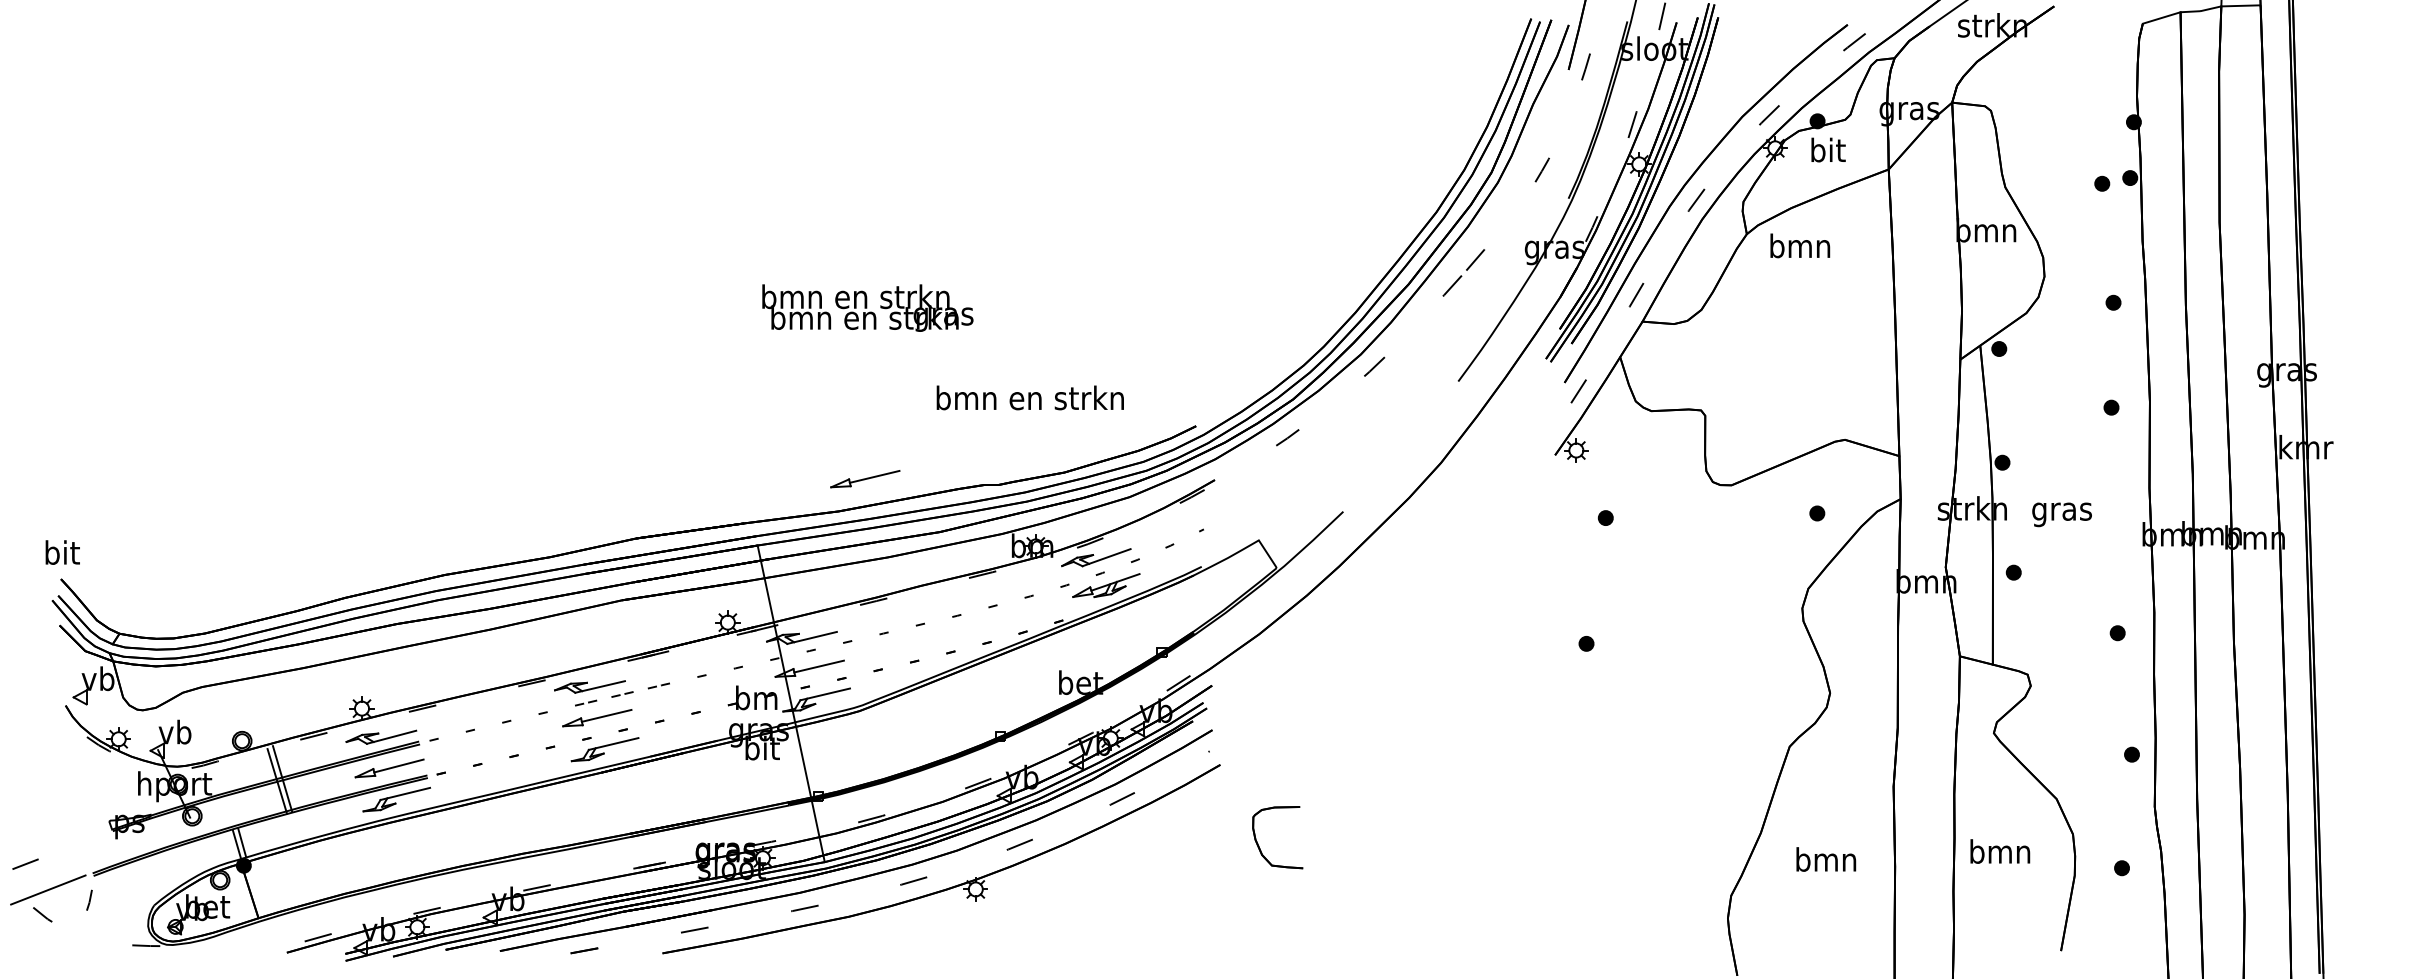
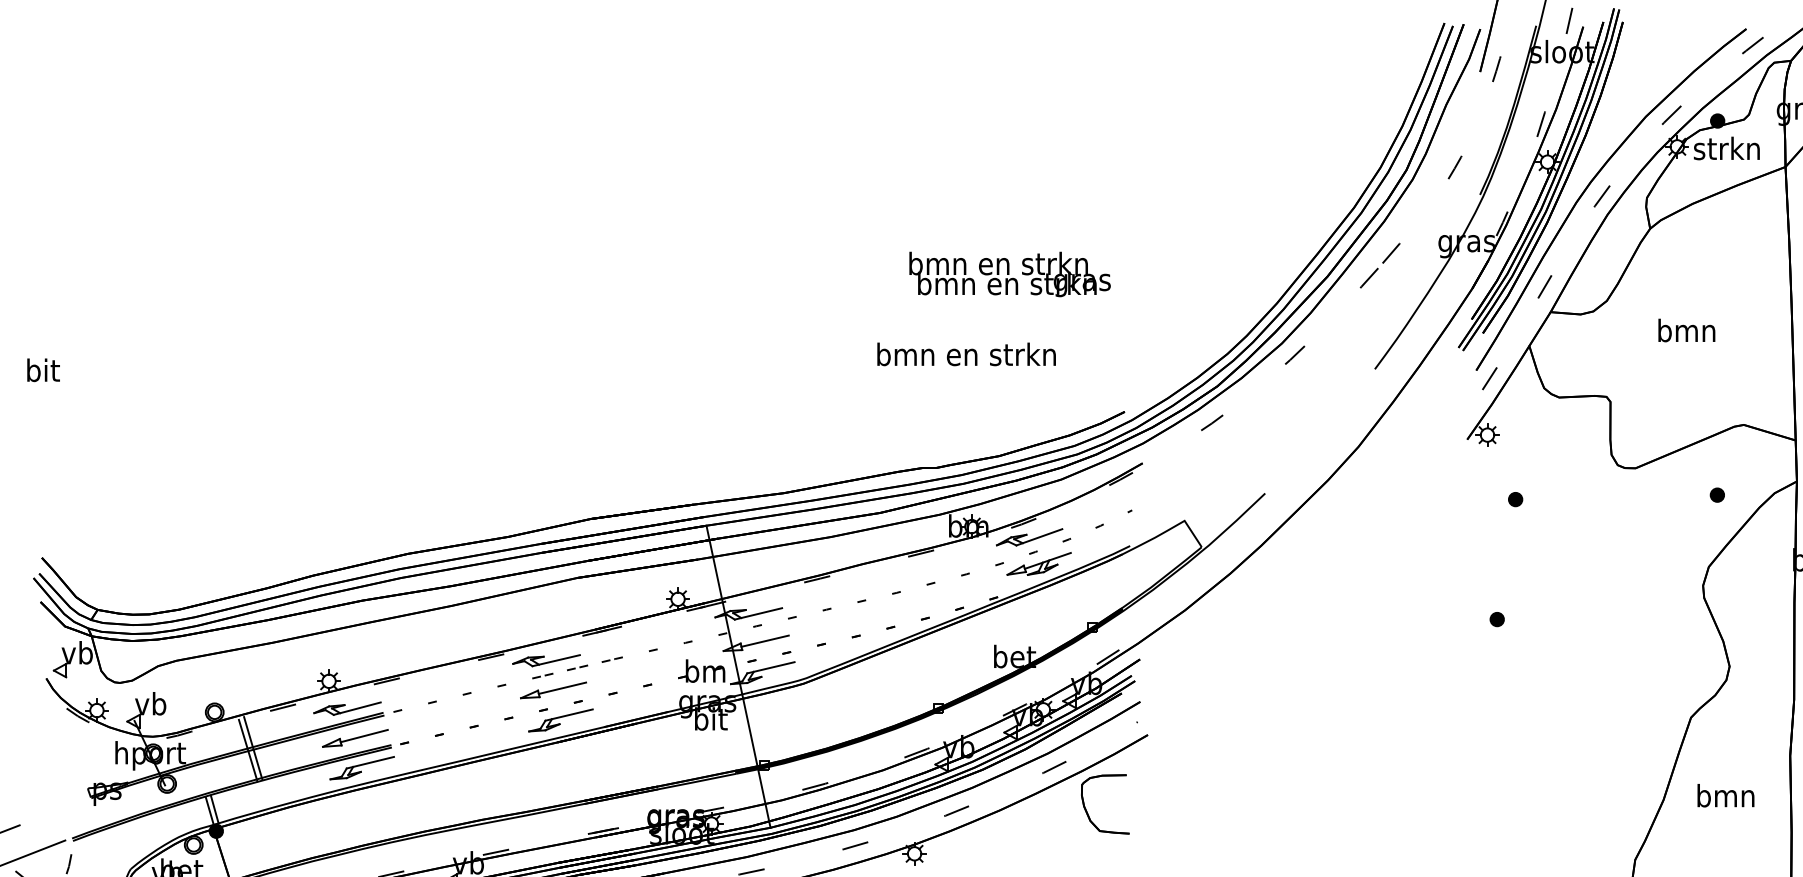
text: (1826, 149) -> (1726, 147), bit -> strkn
text: (1800, 245) -> (1687, 330), moved
text: (867, 307) -> (1009, 273), moved
text: (1029, 397) -> (965, 353), moved
part: (865, 479) -> (809, 462), removed
text: (62, 552) -> (43, 370), moved
part: (1259, 845) -> (1087, 811), moved
text: (1826, 859) -> (1726, 795), moved

